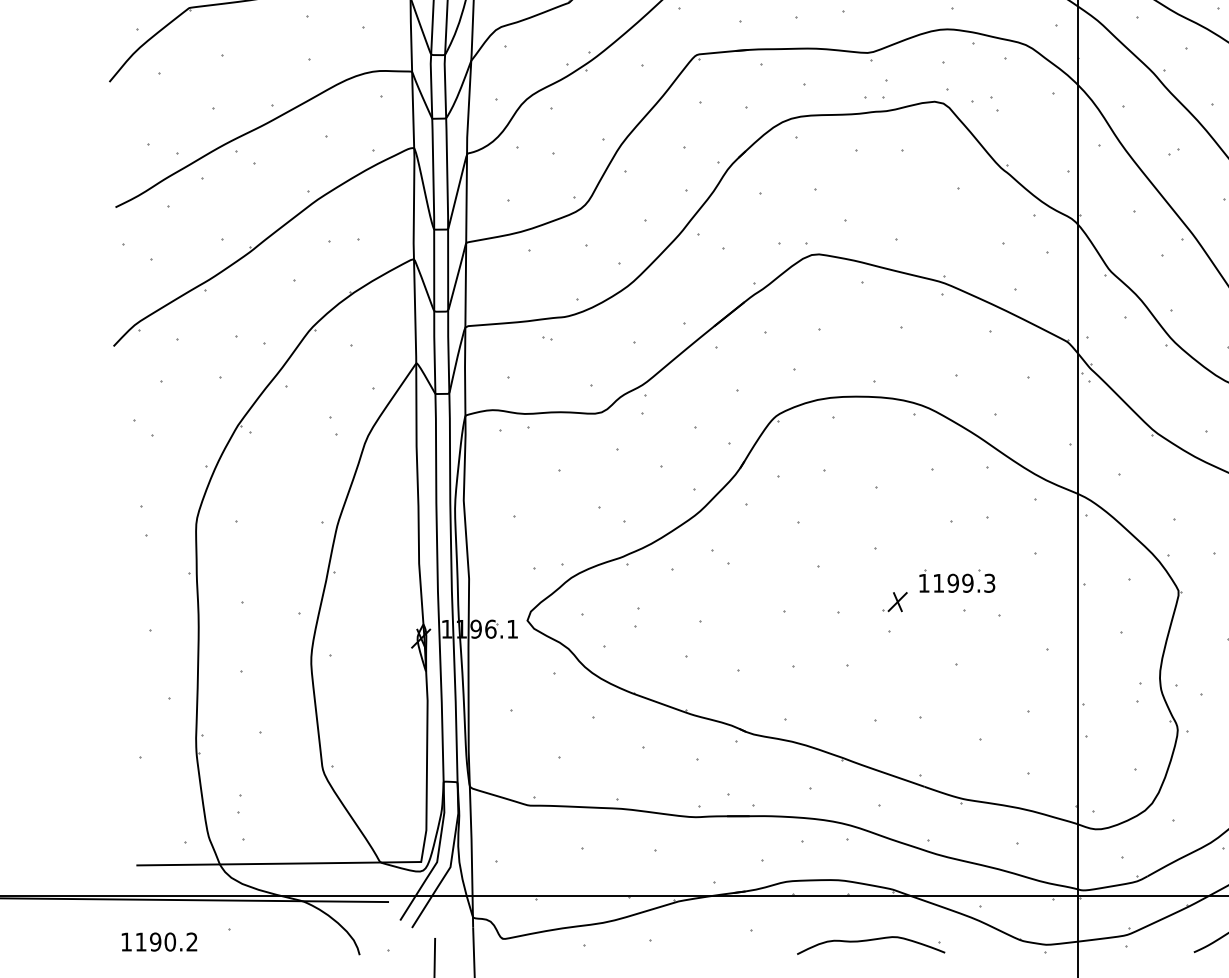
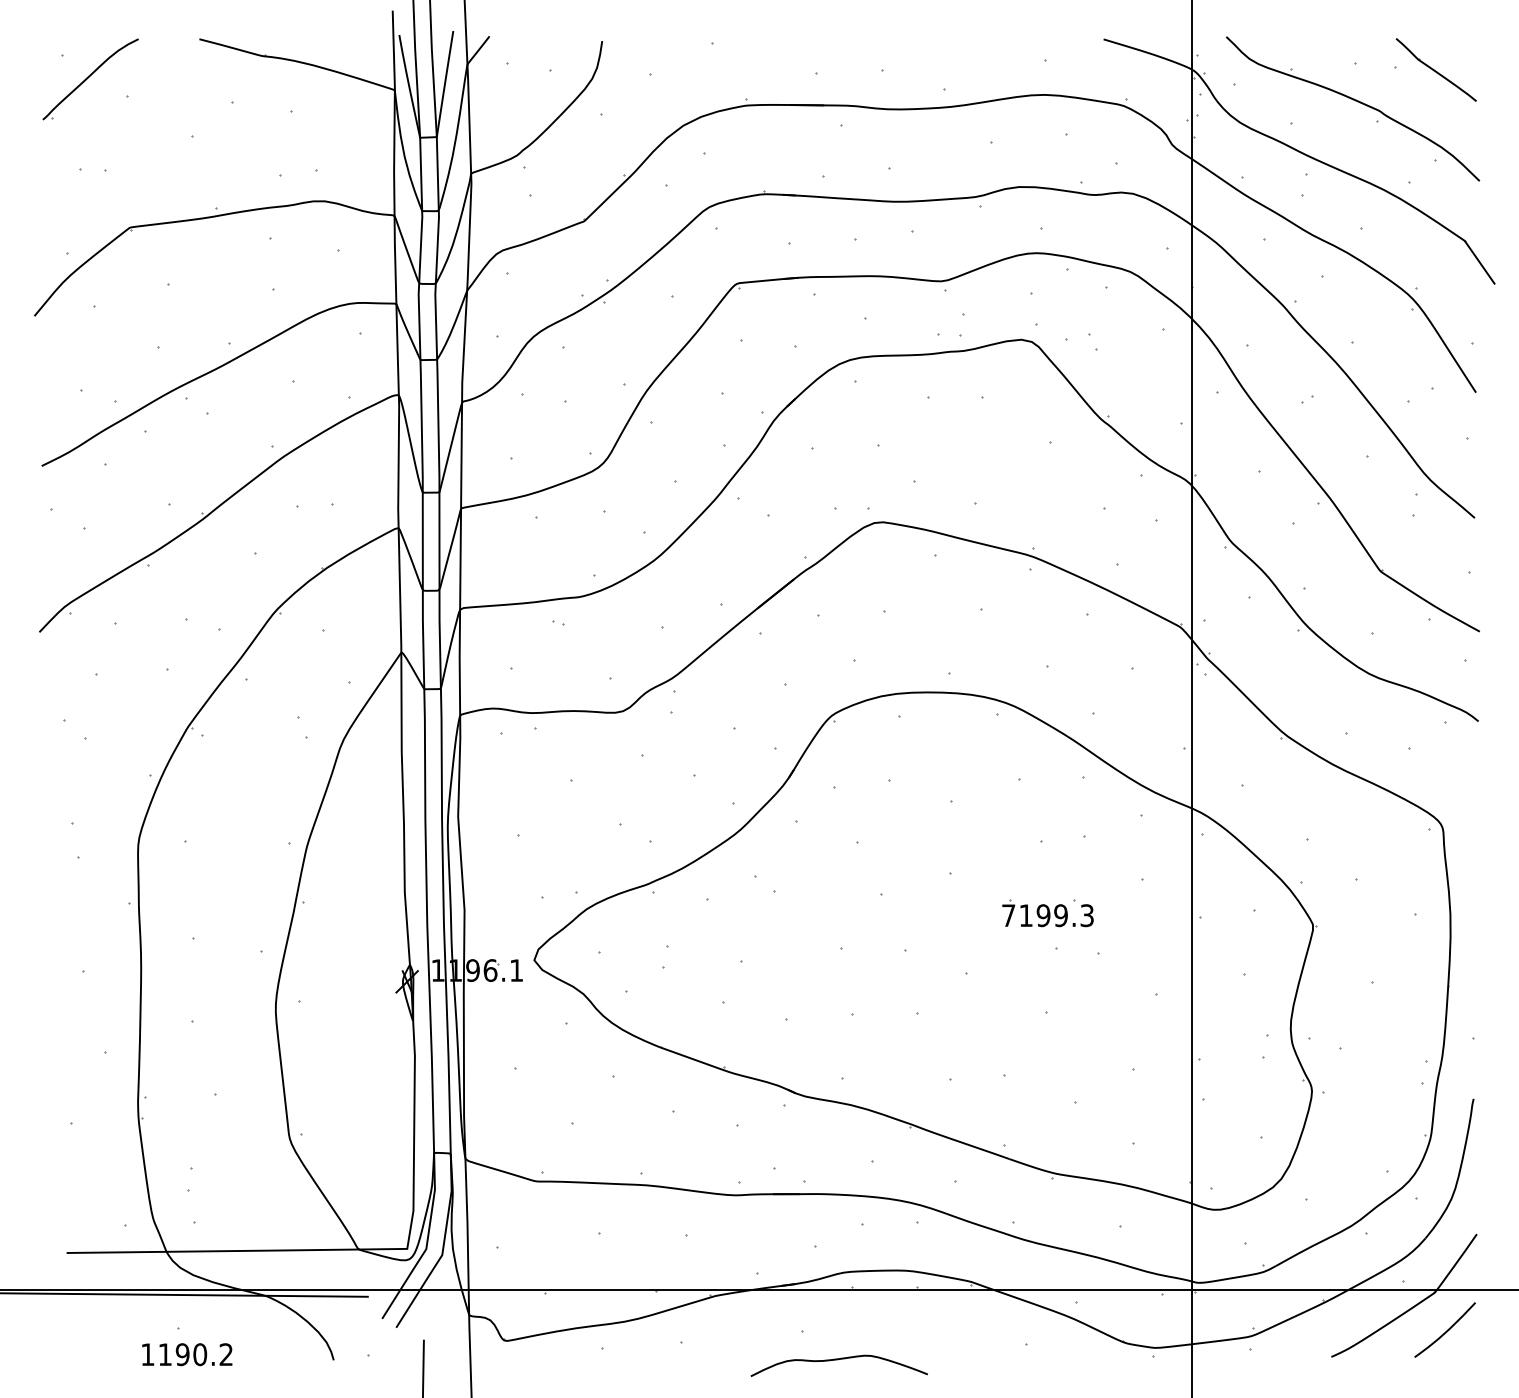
text: (923, 583) -> (1008, 915), 1199.3 -> 7199.3
part: (894, 601) -> (973, 937), removed
text: (159, 941) -> (187, 1354), moved
curve: (870, 941) -> (838, 1360), moved

